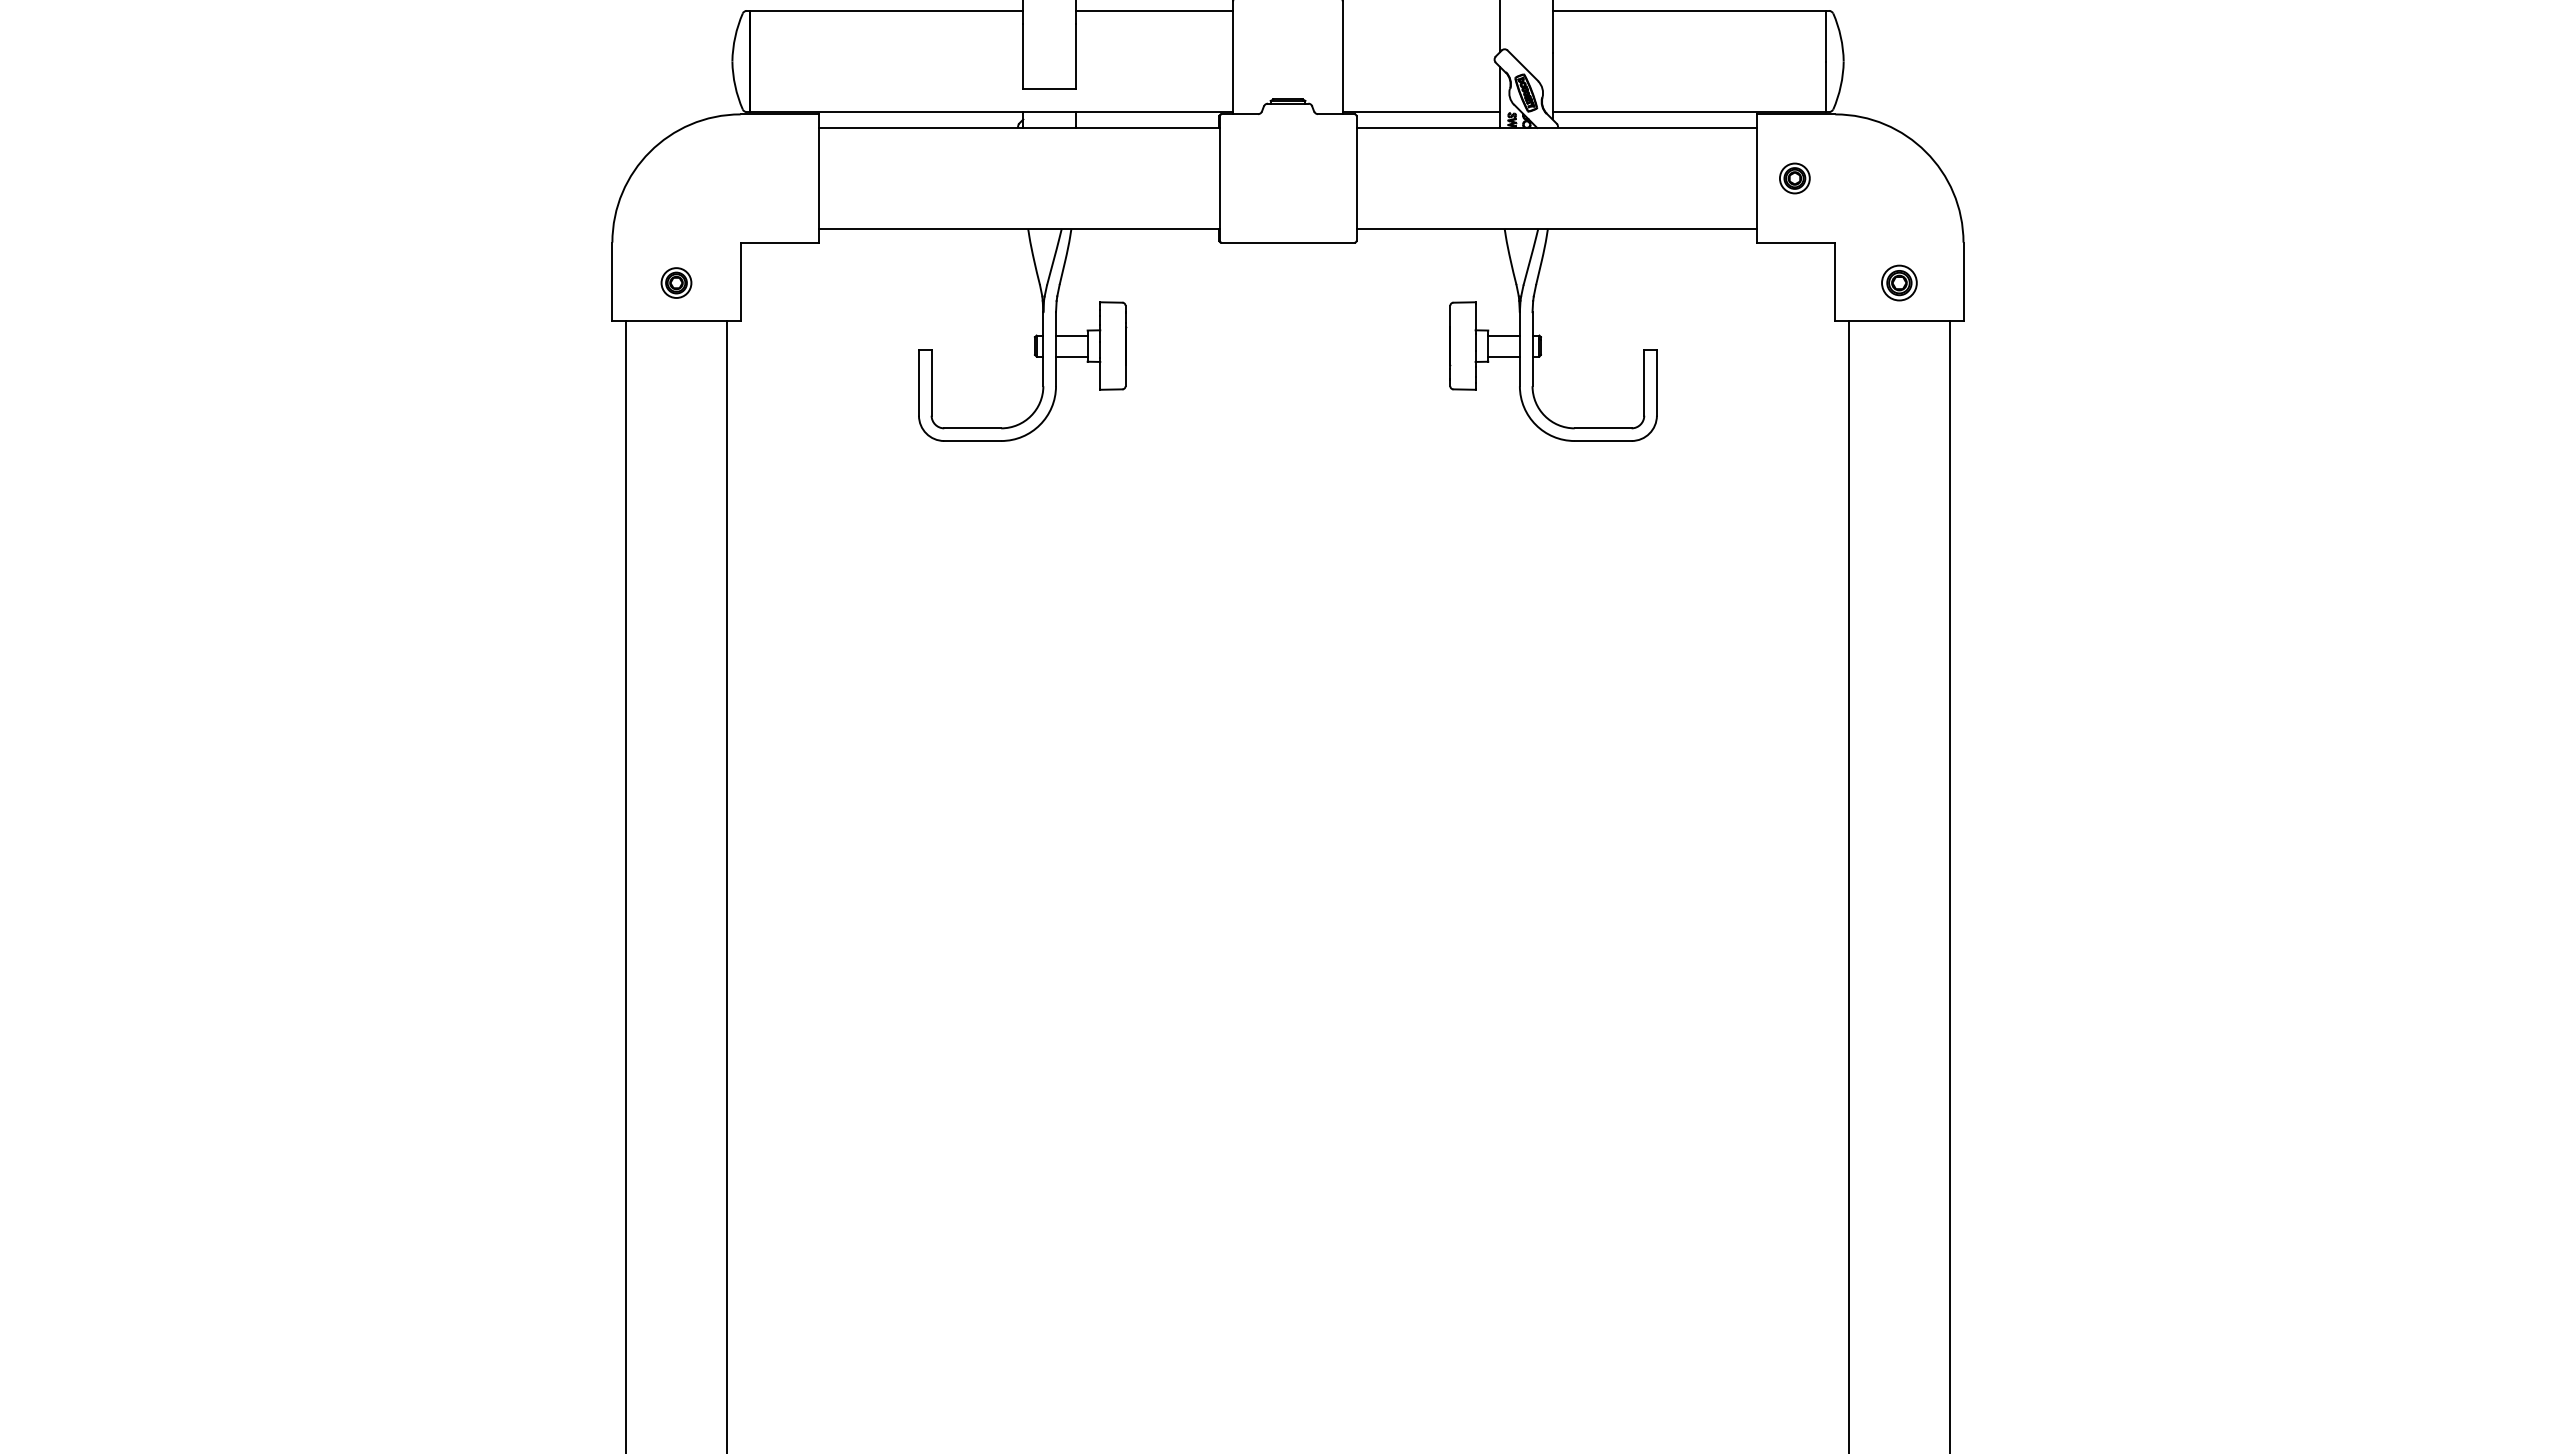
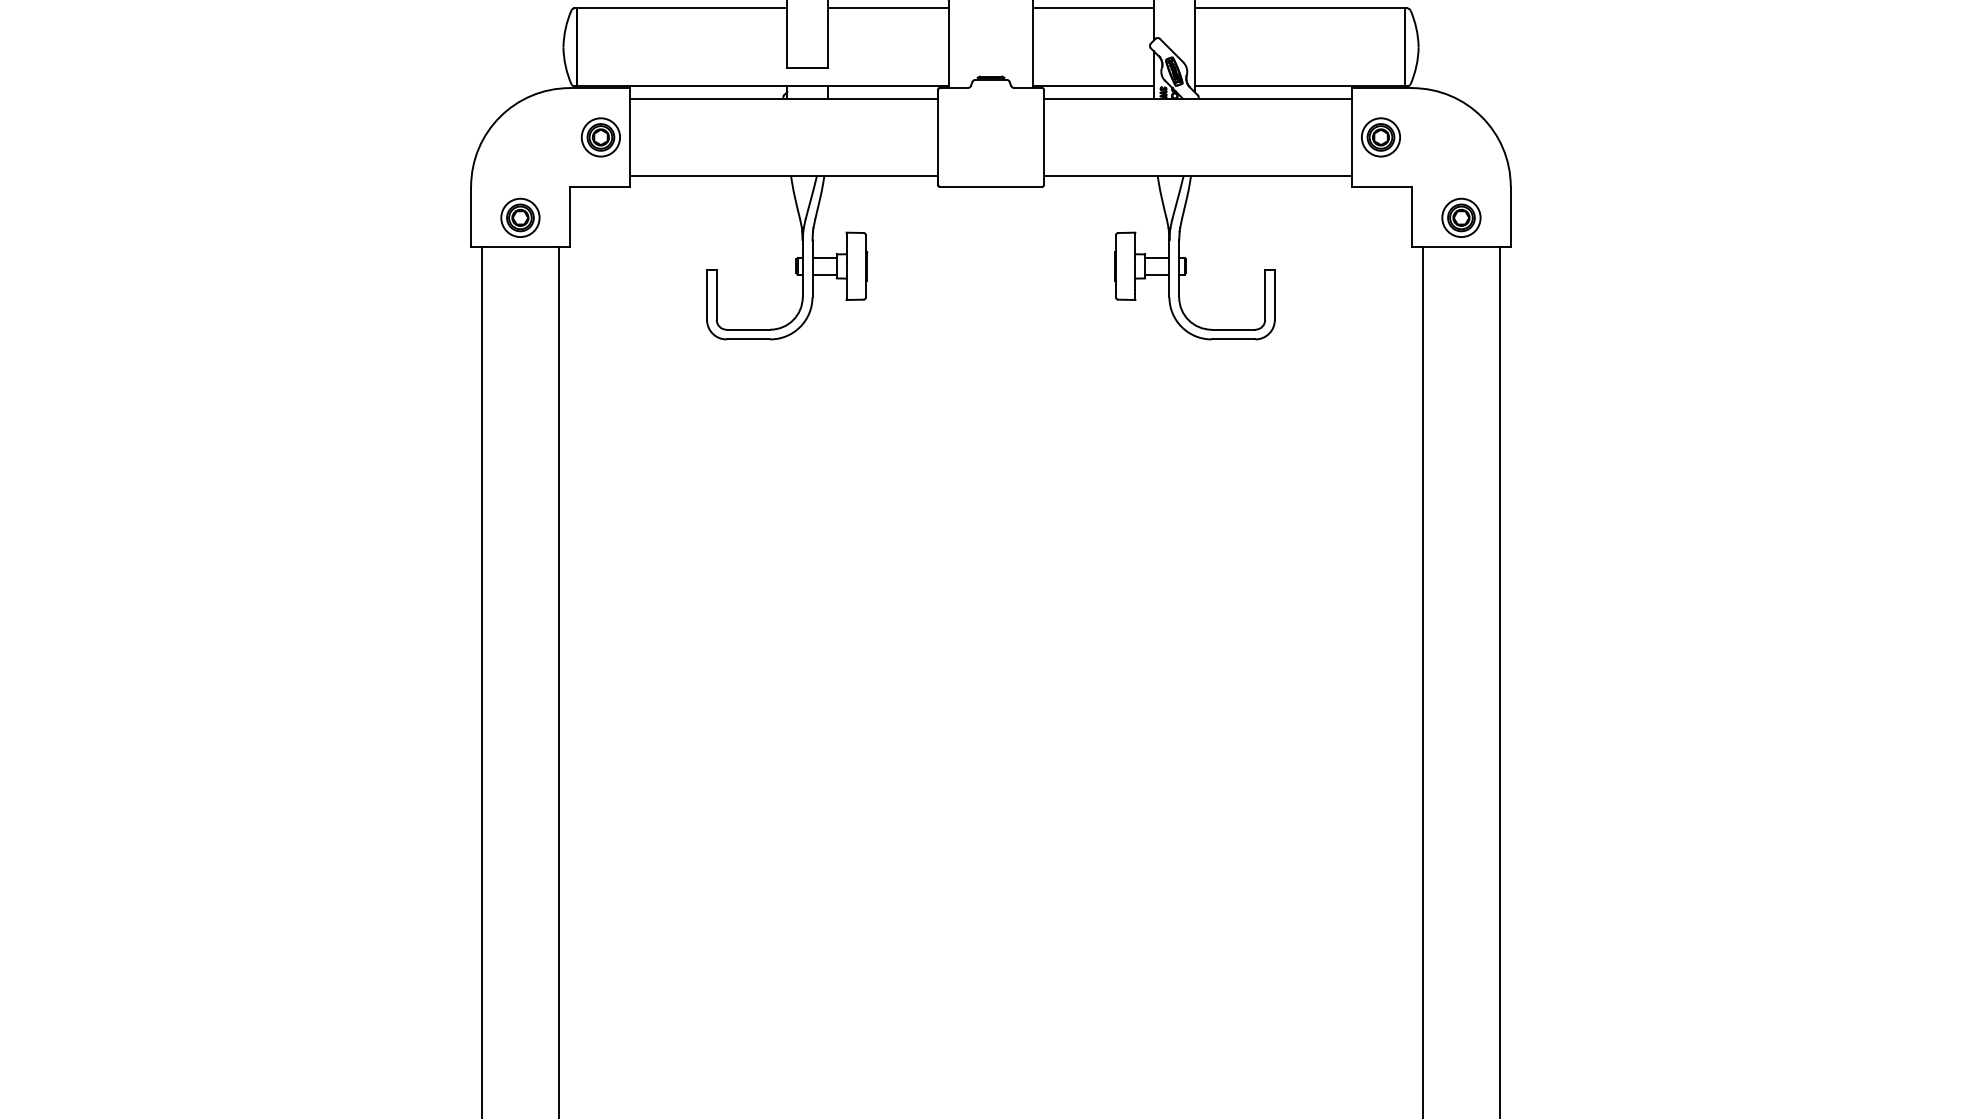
line: (1420, 10) -> (1092, 8), added
part: (780, 178) -> (600, 137), added
part: (1794, 178) -> (1380, 137), size x1.67
part: (676, 282) -> (520, 217), size x1.67
part: (1899, 282) -> (1461, 217), size x1.43

